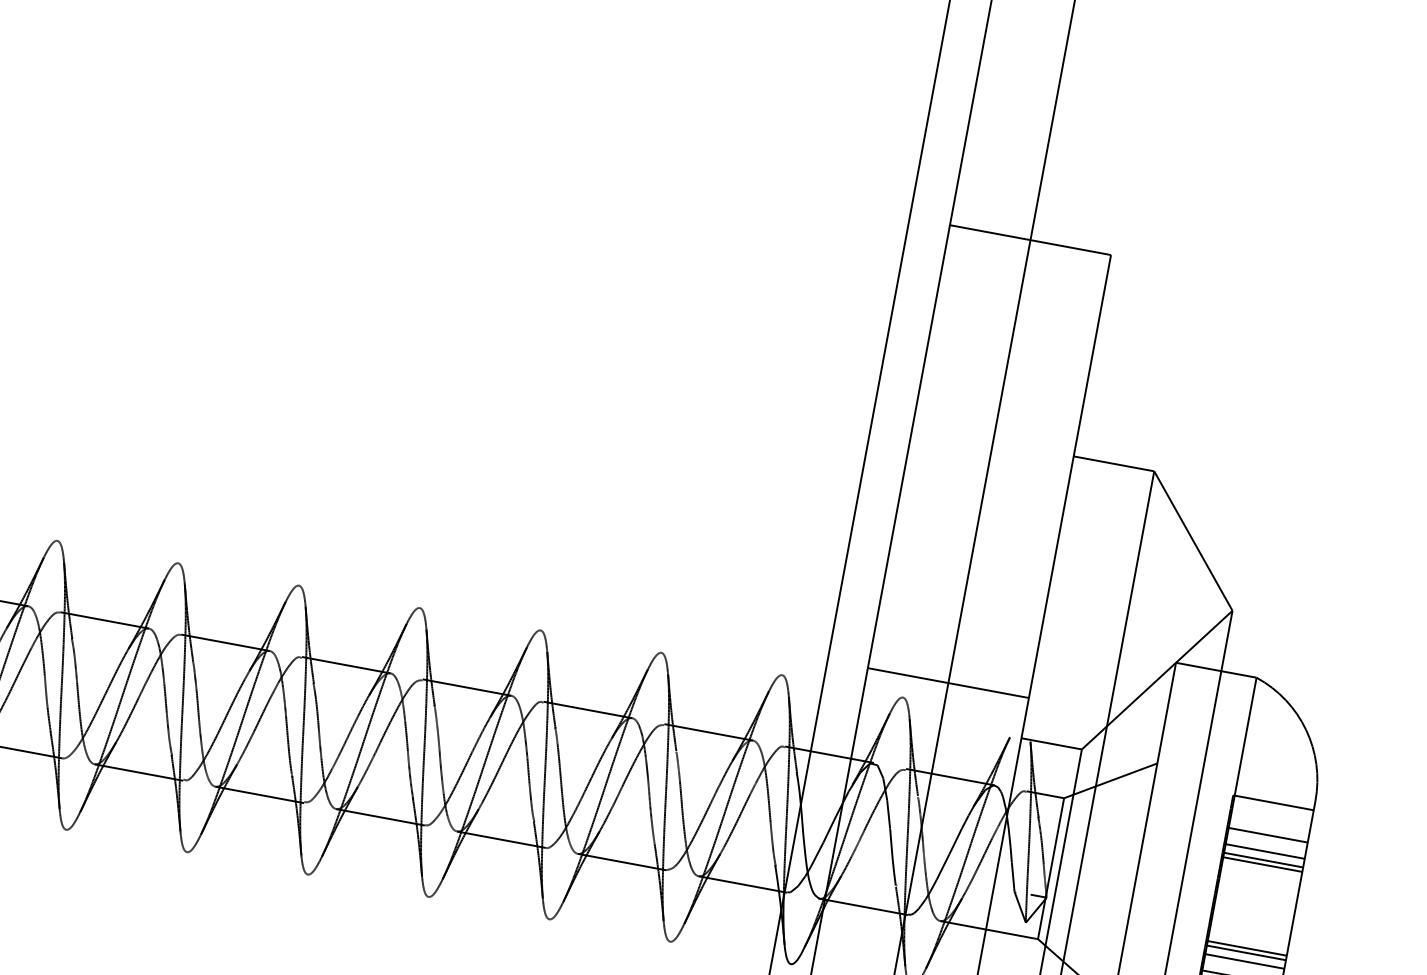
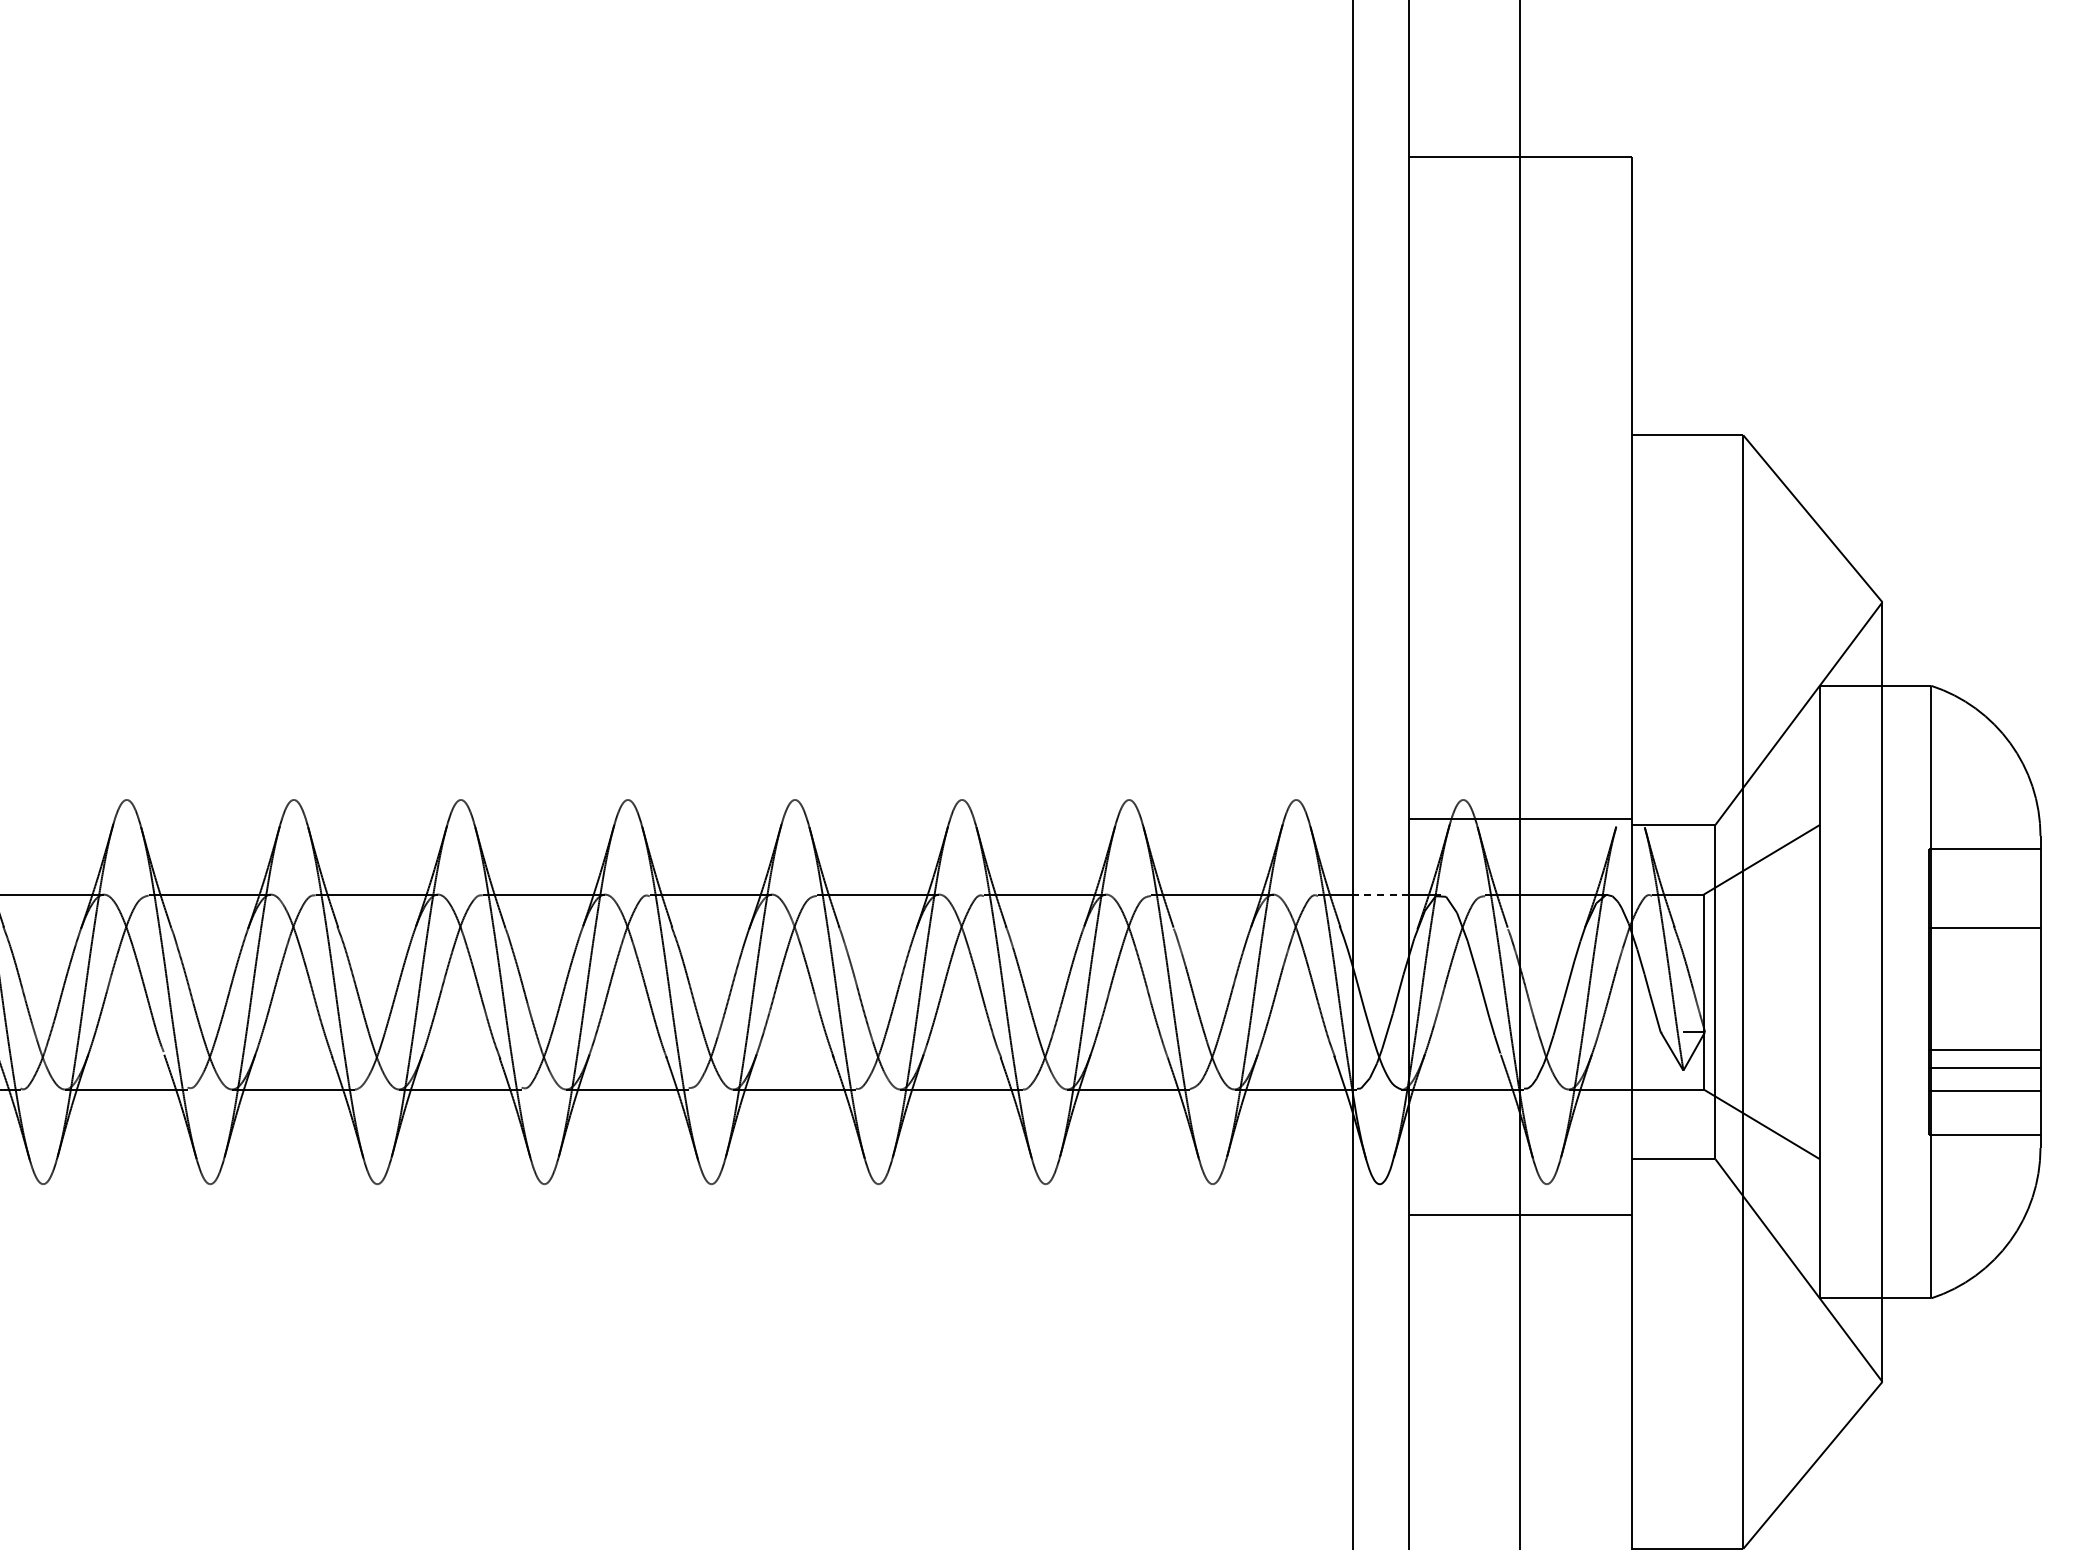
line: (948, 683) -> (1520, 819), moved
line: (831, 754) -> (1381, 894), solid -> dashed
line: (1267, 835) -> (1984, 893), removed
line: (1264, 851) -> (1984, 916), removed
line: (1261, 864) -> (1984, 934), removed
line: (1245, 952) -> (1984, 1056), removed

